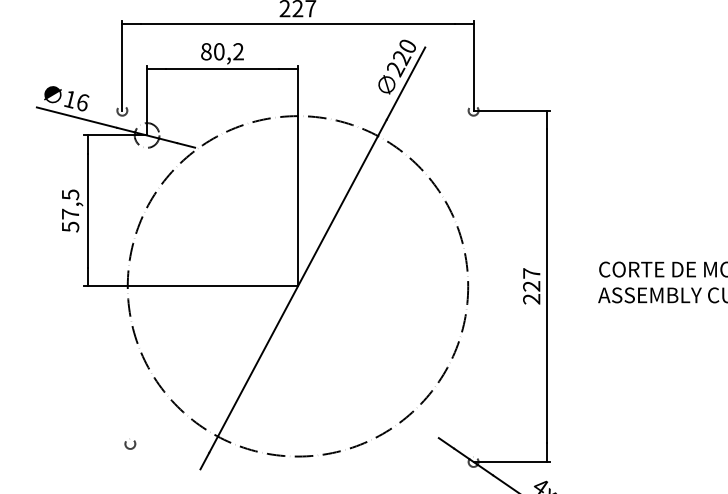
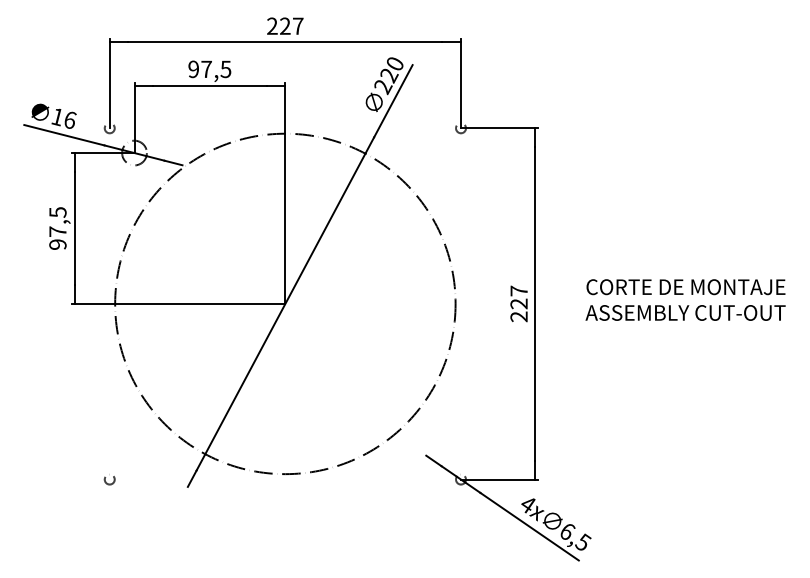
text: (222, 51) -> (209, 69), 80,2 -> 97,5
text: (70, 226) -> (57, 244), 57,5 -> 97,5
circle: (130, 443) -> (109, 479), moved

